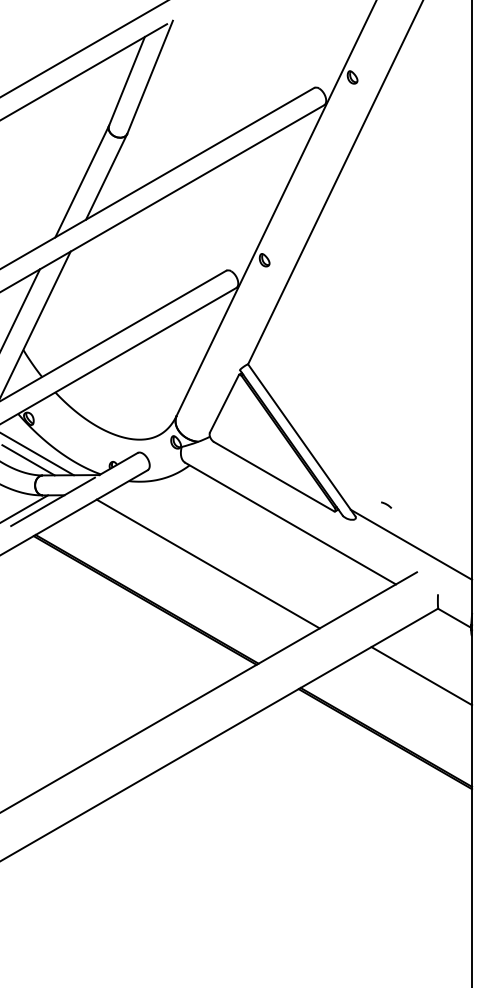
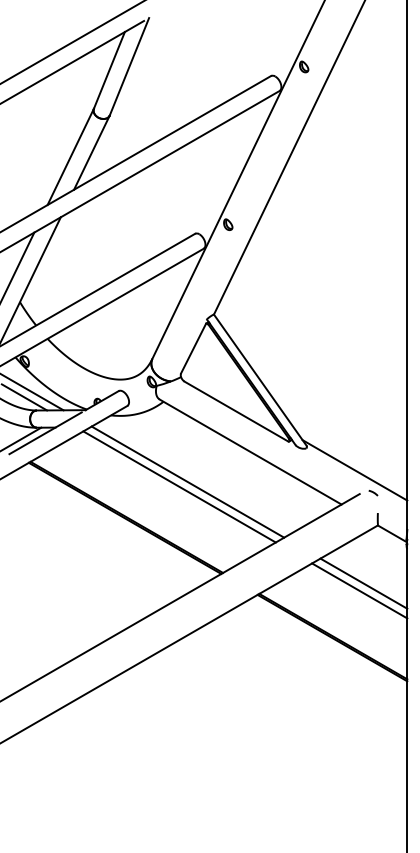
arc: (386, 504) -> (373, 492), moved
line: (217, 557) -> (187, 481), added
line: (416, 684) -> (359, 590), added

